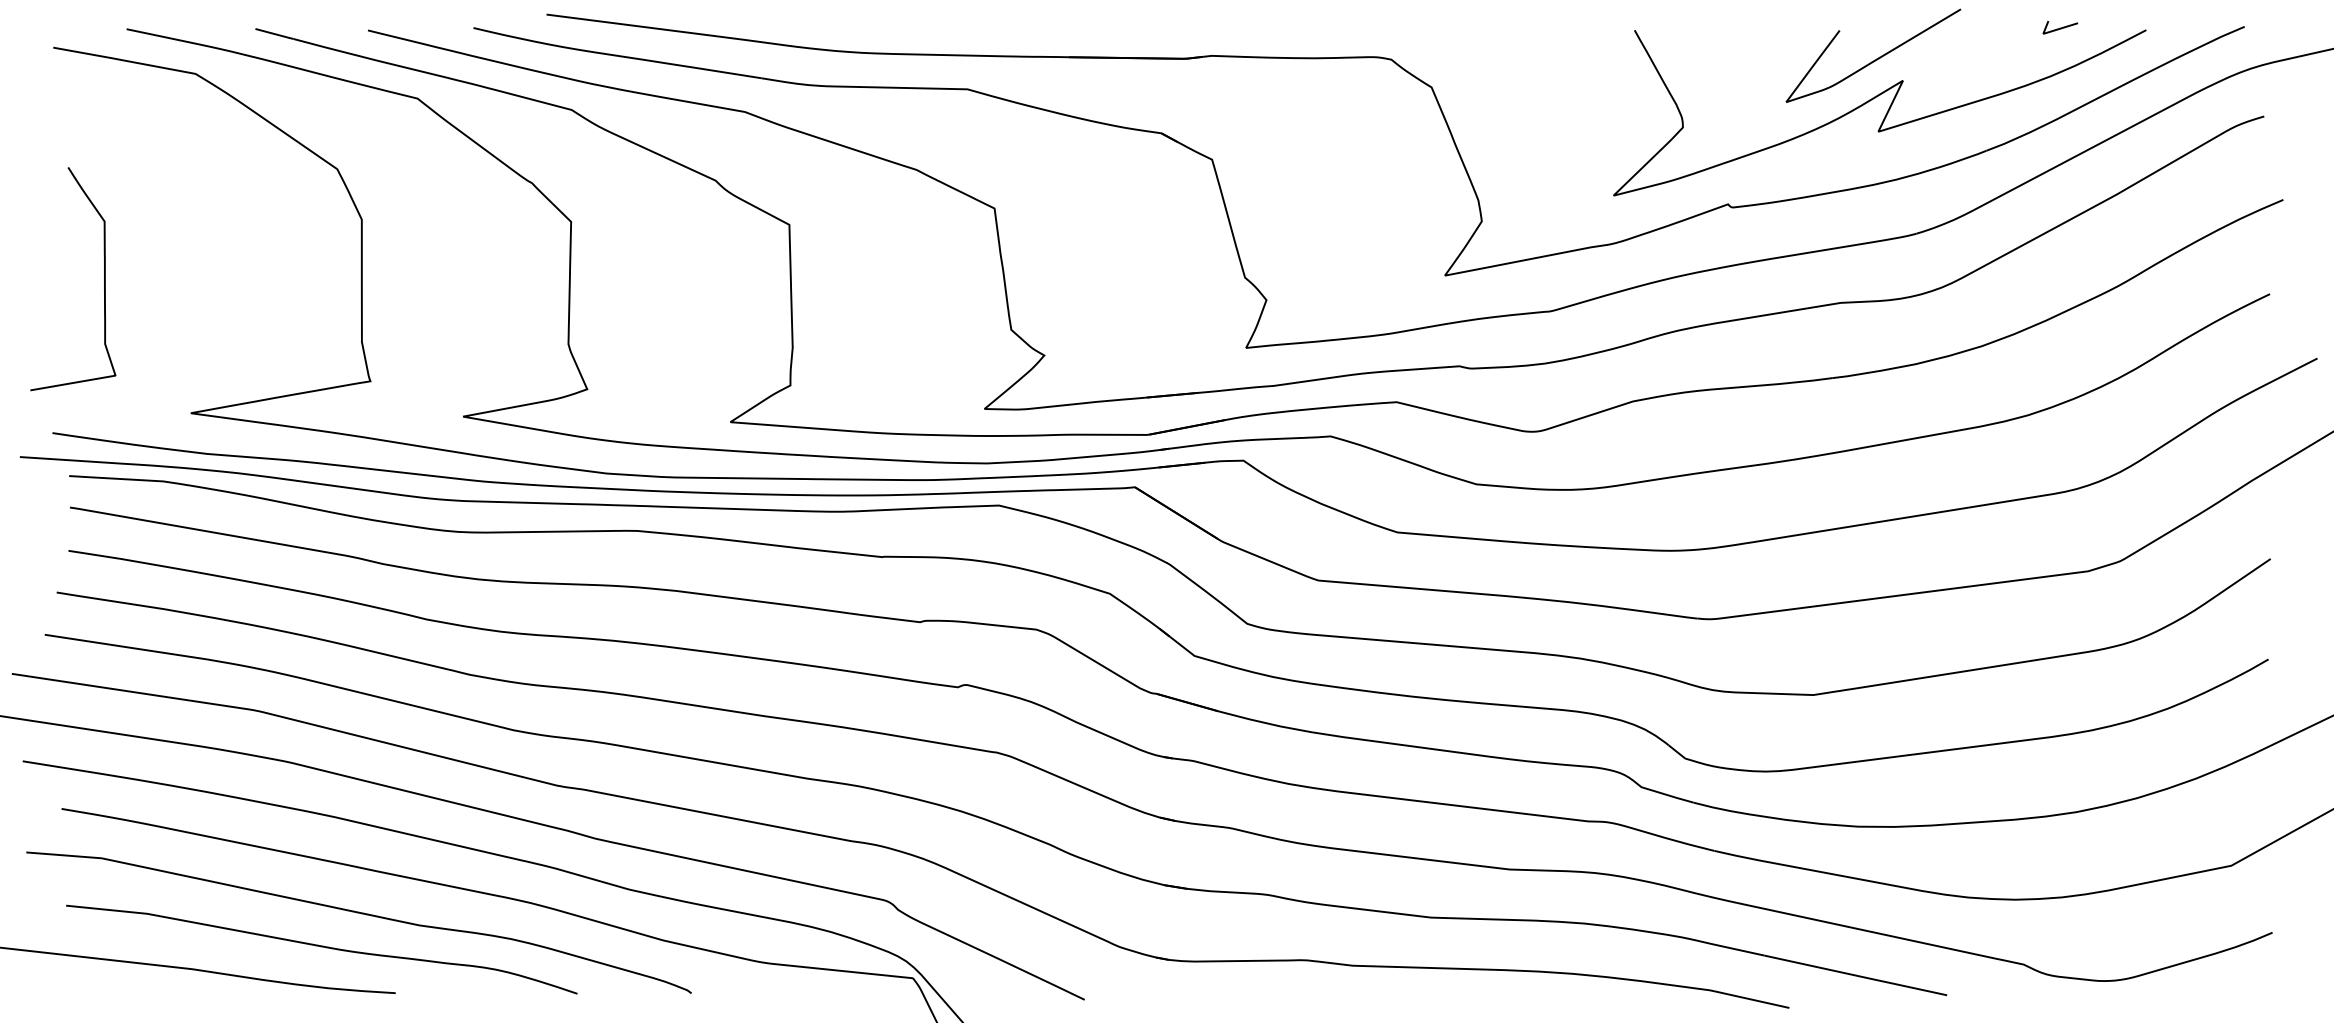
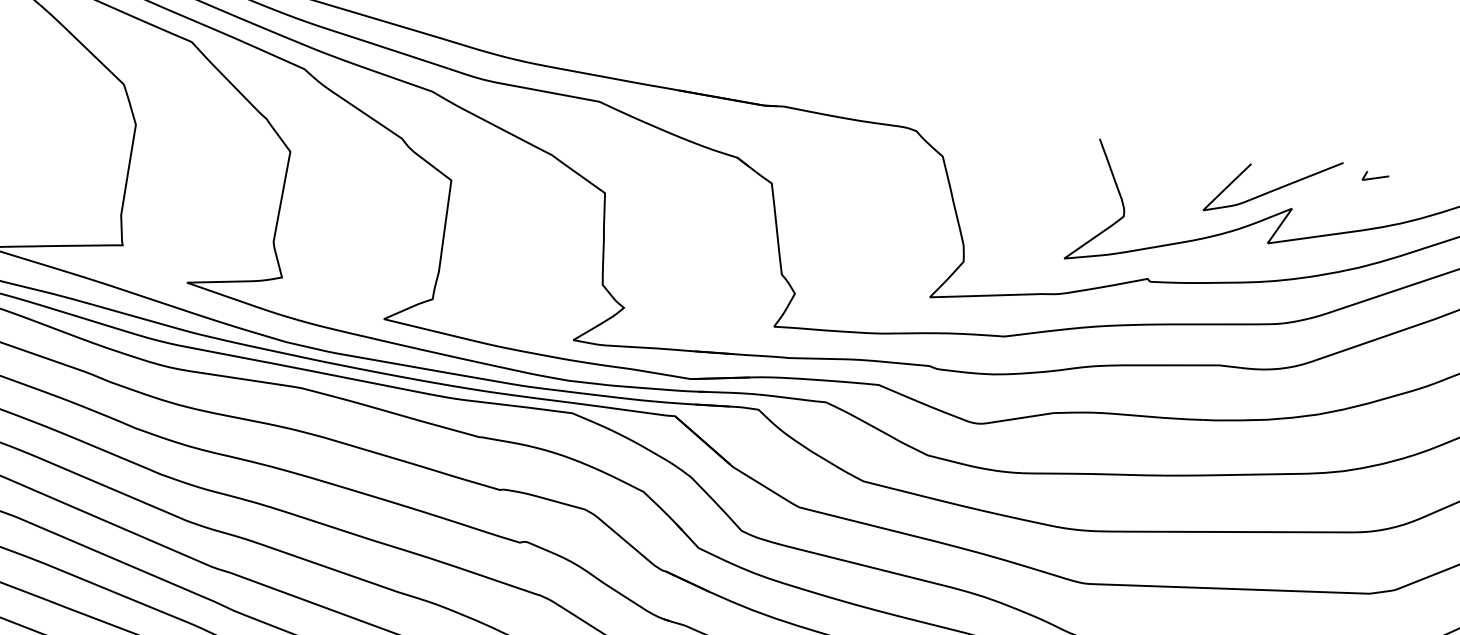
line: (2060, 27) -> (1375, 177), moved

